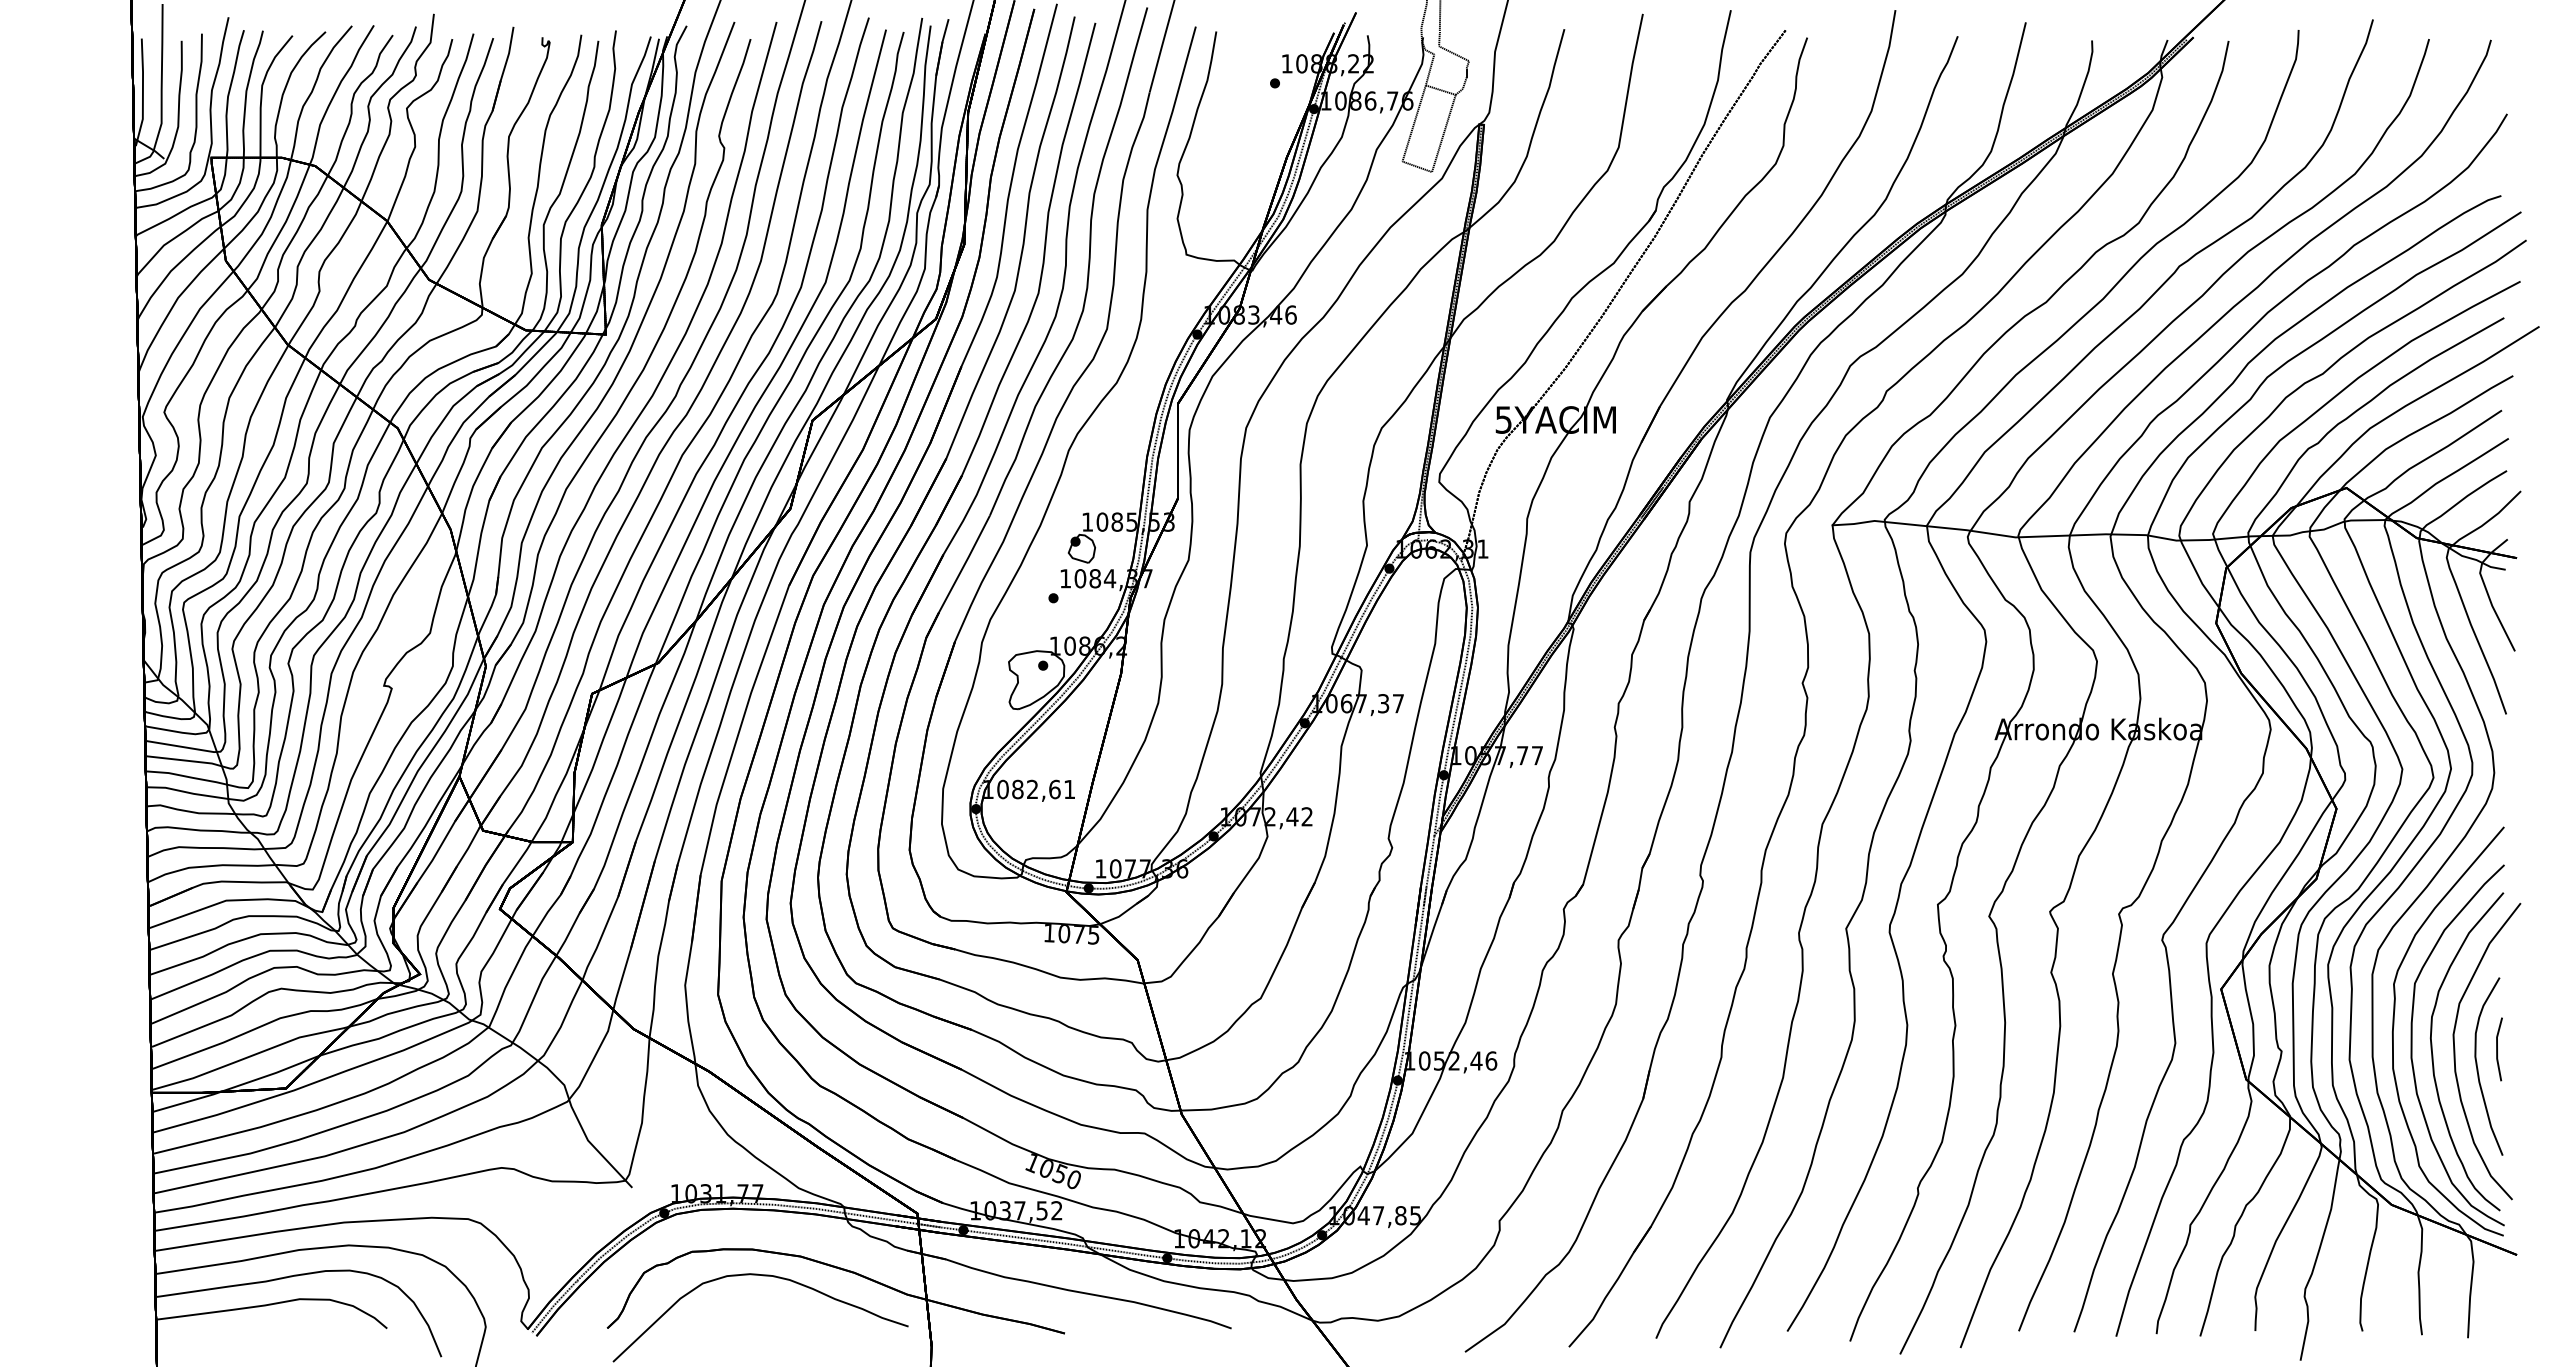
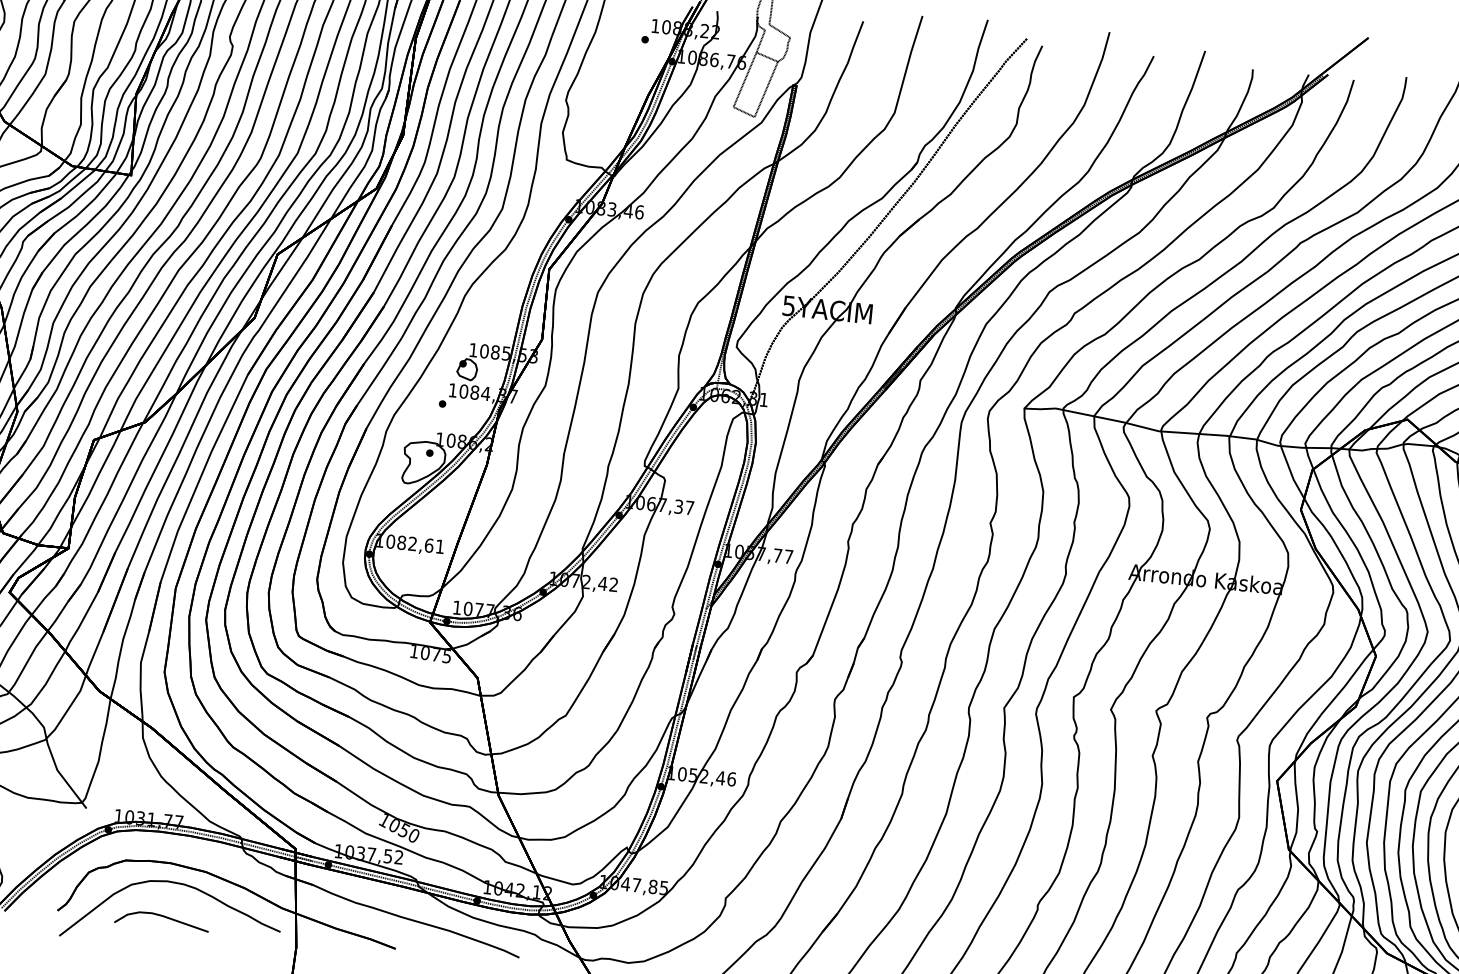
curve: (748, 1322) -> (162, 916), added

